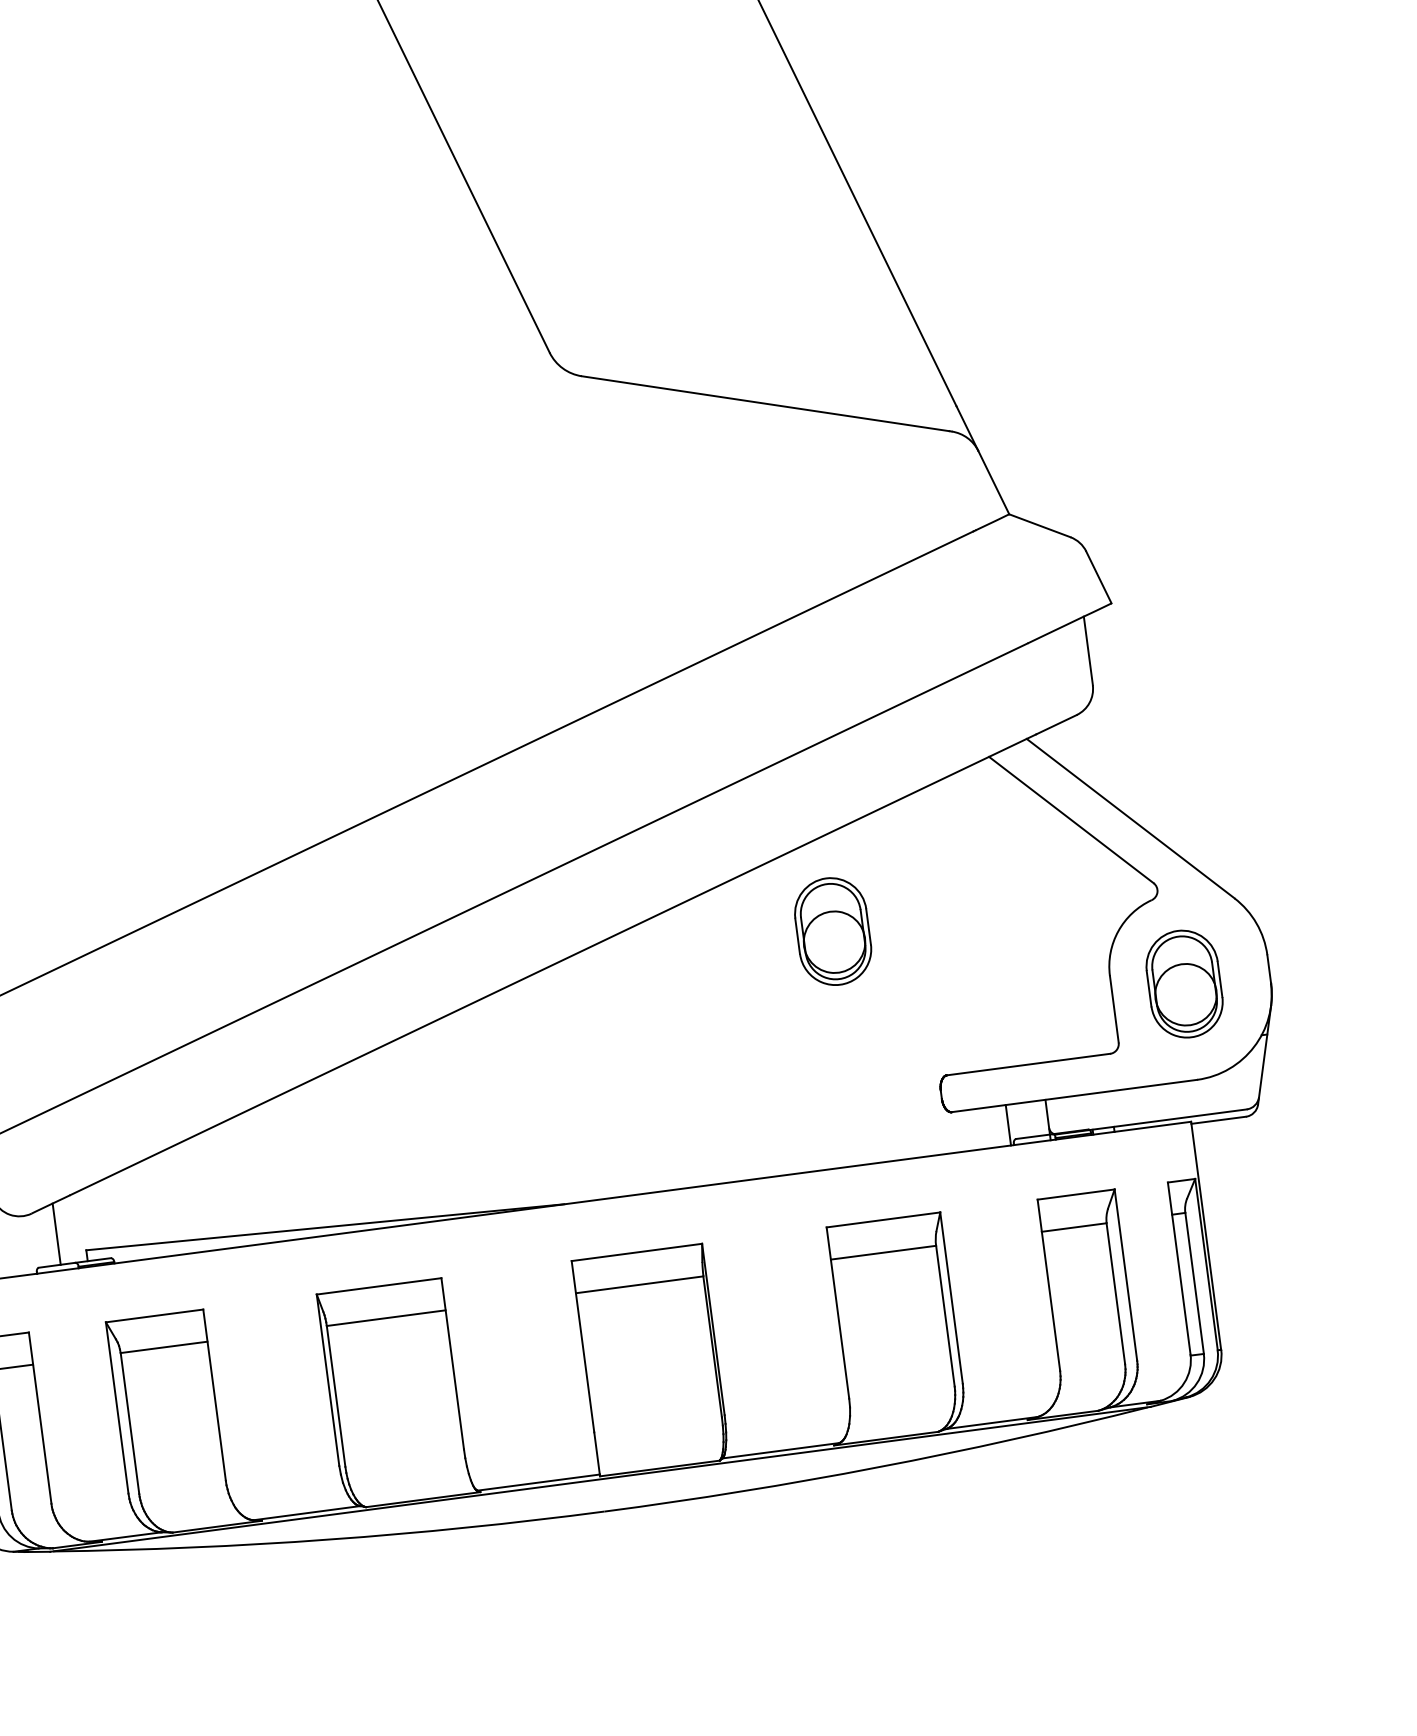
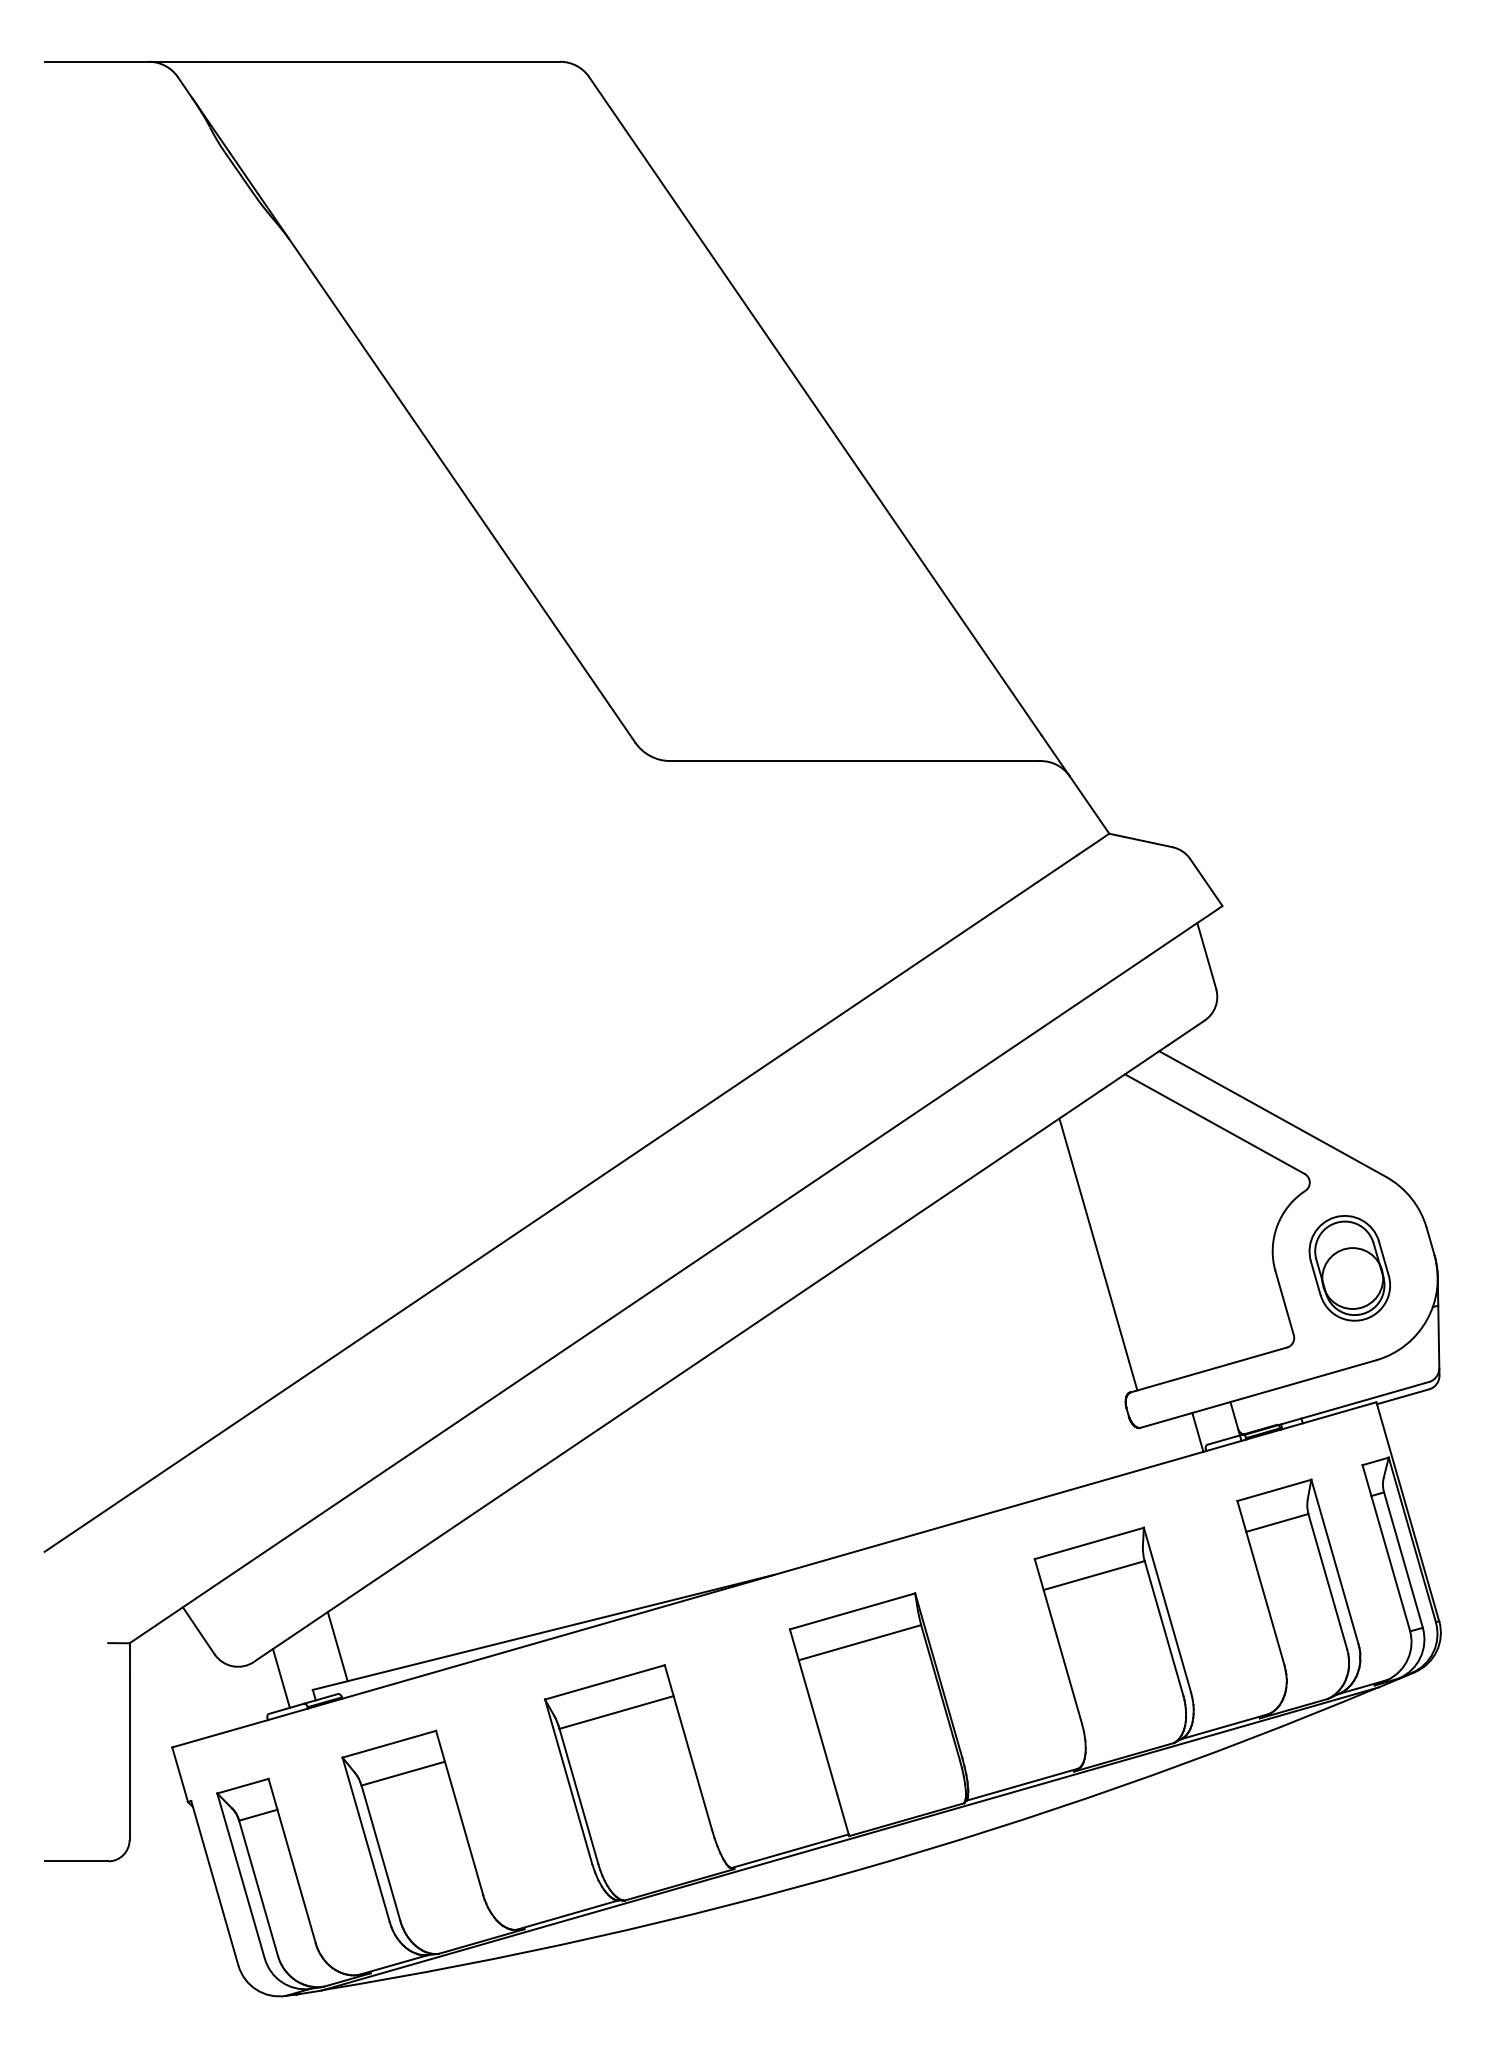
part: (832, 931) -> (997, 1268), removed
line: (935, 932) -> (1098, 1254), added
line: (117, 1210) -> (337, 1646), added

